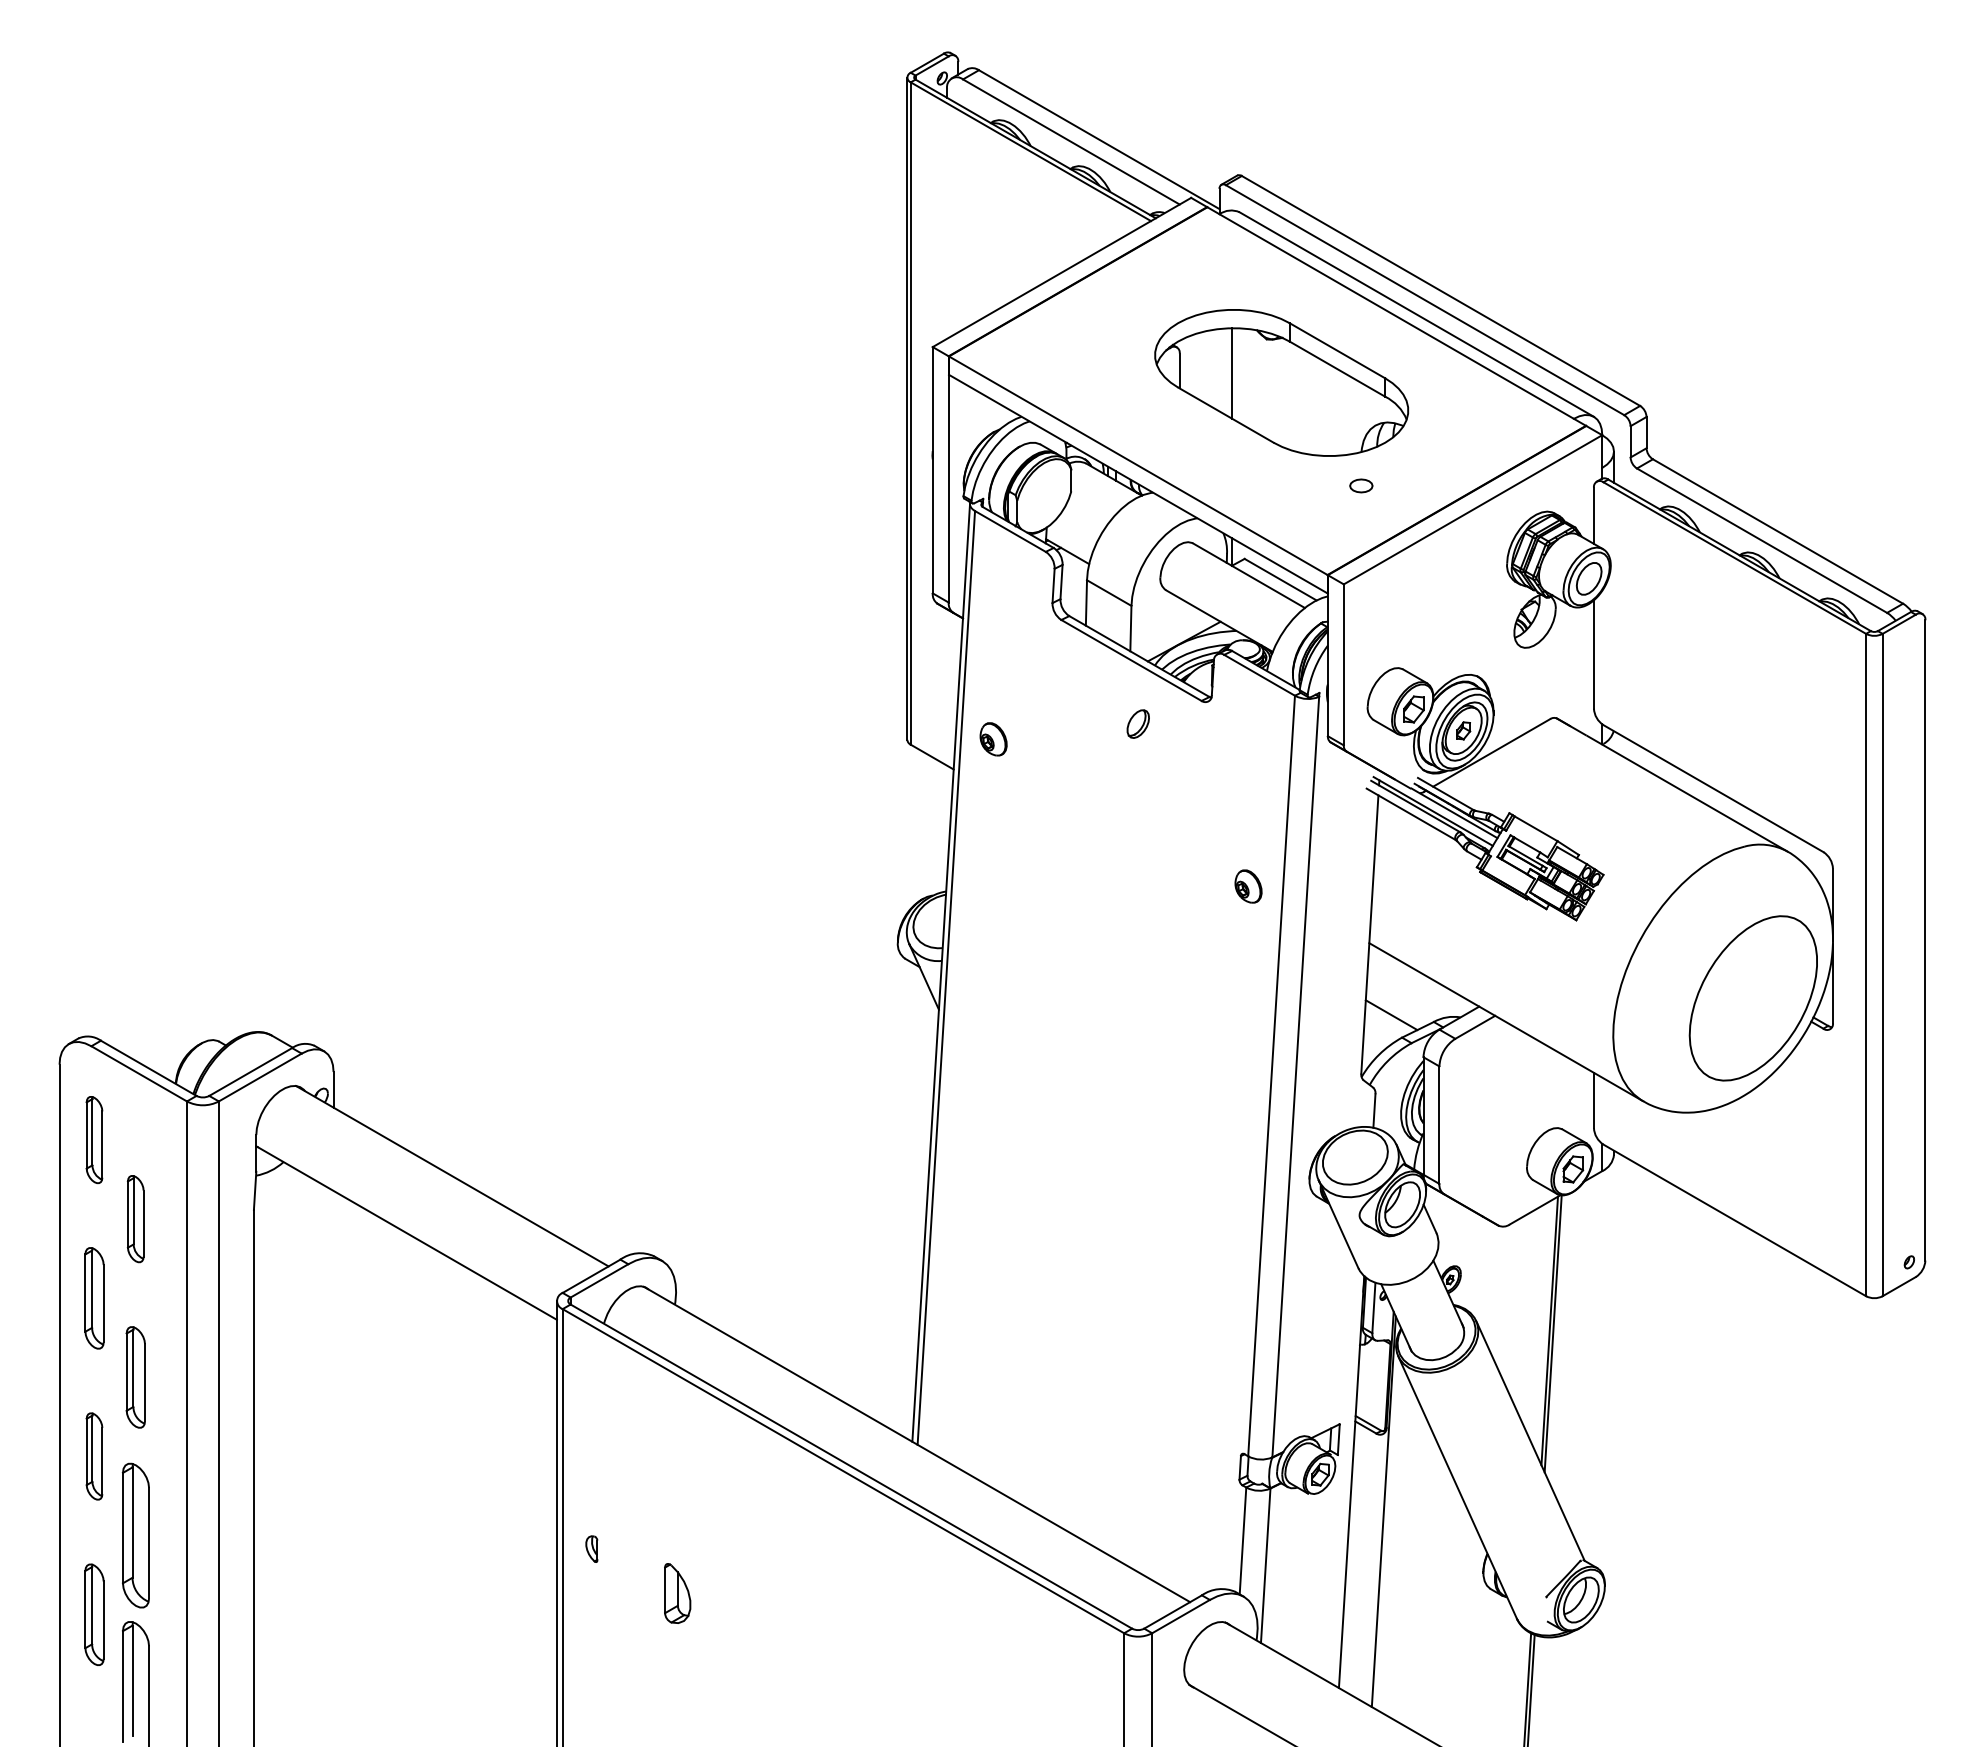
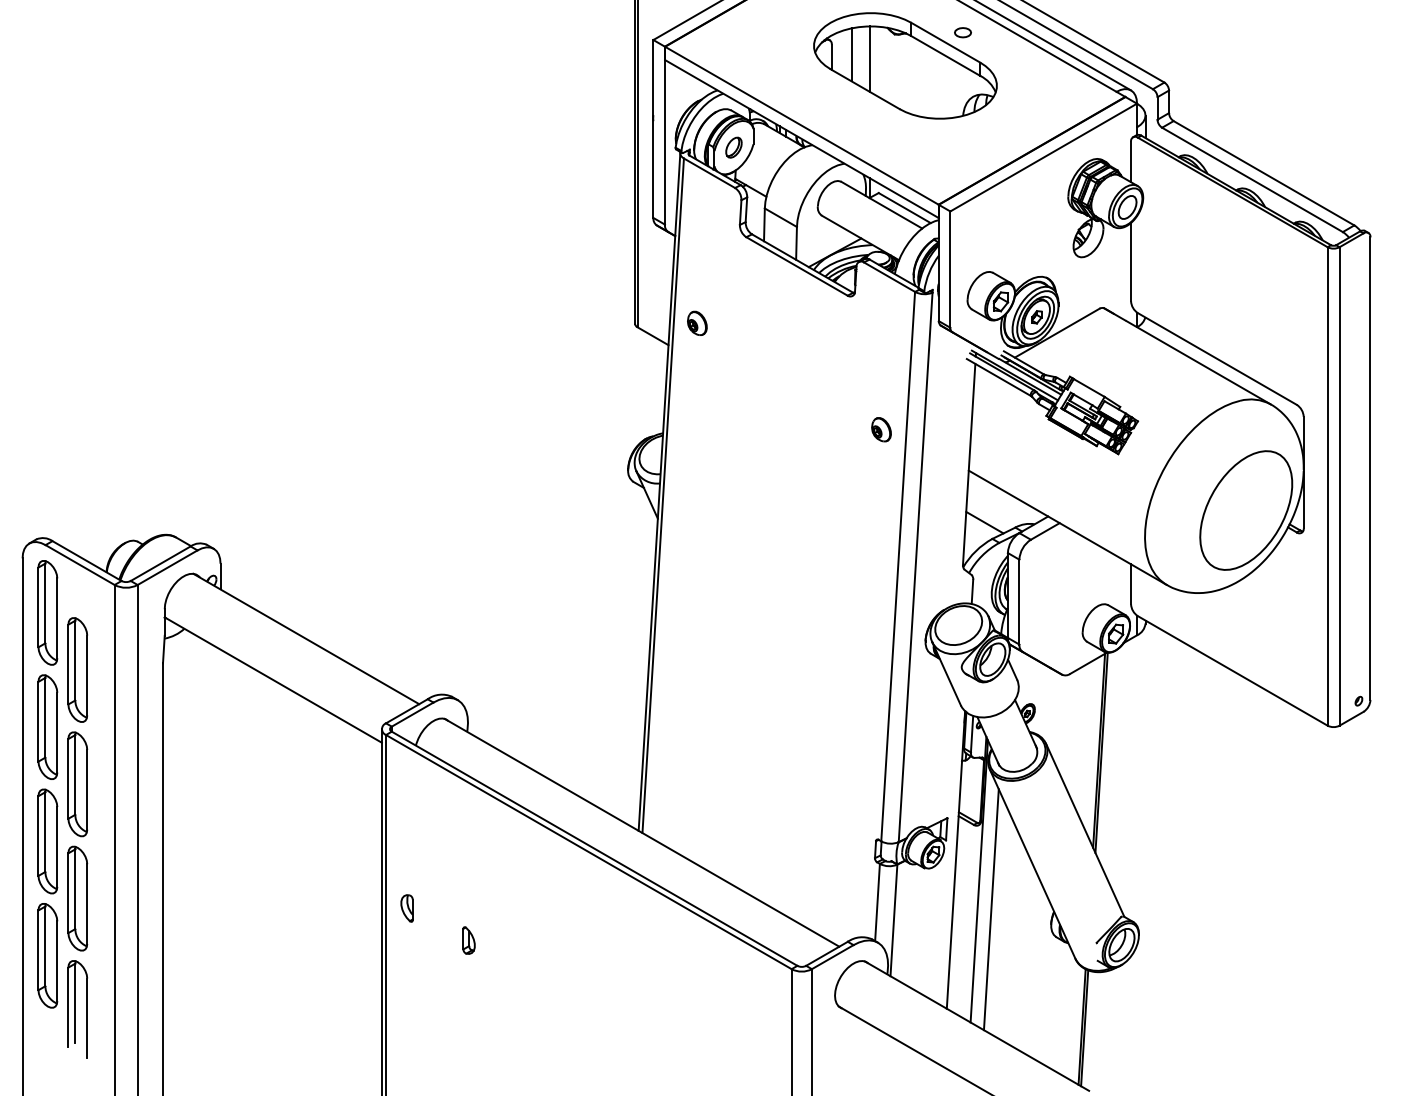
line: (1207, 367) -> (851, 54), added
part: (1361, 485) -> (963, 32), moved
part: (1137, 723) -> (733, 147), moved
part: (94, 1139) -> (47, 612), size x1.67
part: (135, 1218) -> (77, 669), size x1.67
part: (94, 1298) -> (47, 727), size x1.43
part: (135, 1377) -> (77, 784), size x1.43
part: (94, 1456) -> (47, 841), size x1.67
part: (591, 1548) -> (406, 907), size x1.43
line: (1400, 1550) -> (991, 909), added
part: (677, 1593) -> (469, 940), size x0.62
part: (94, 1614) -> (47, 955), size x1.43

